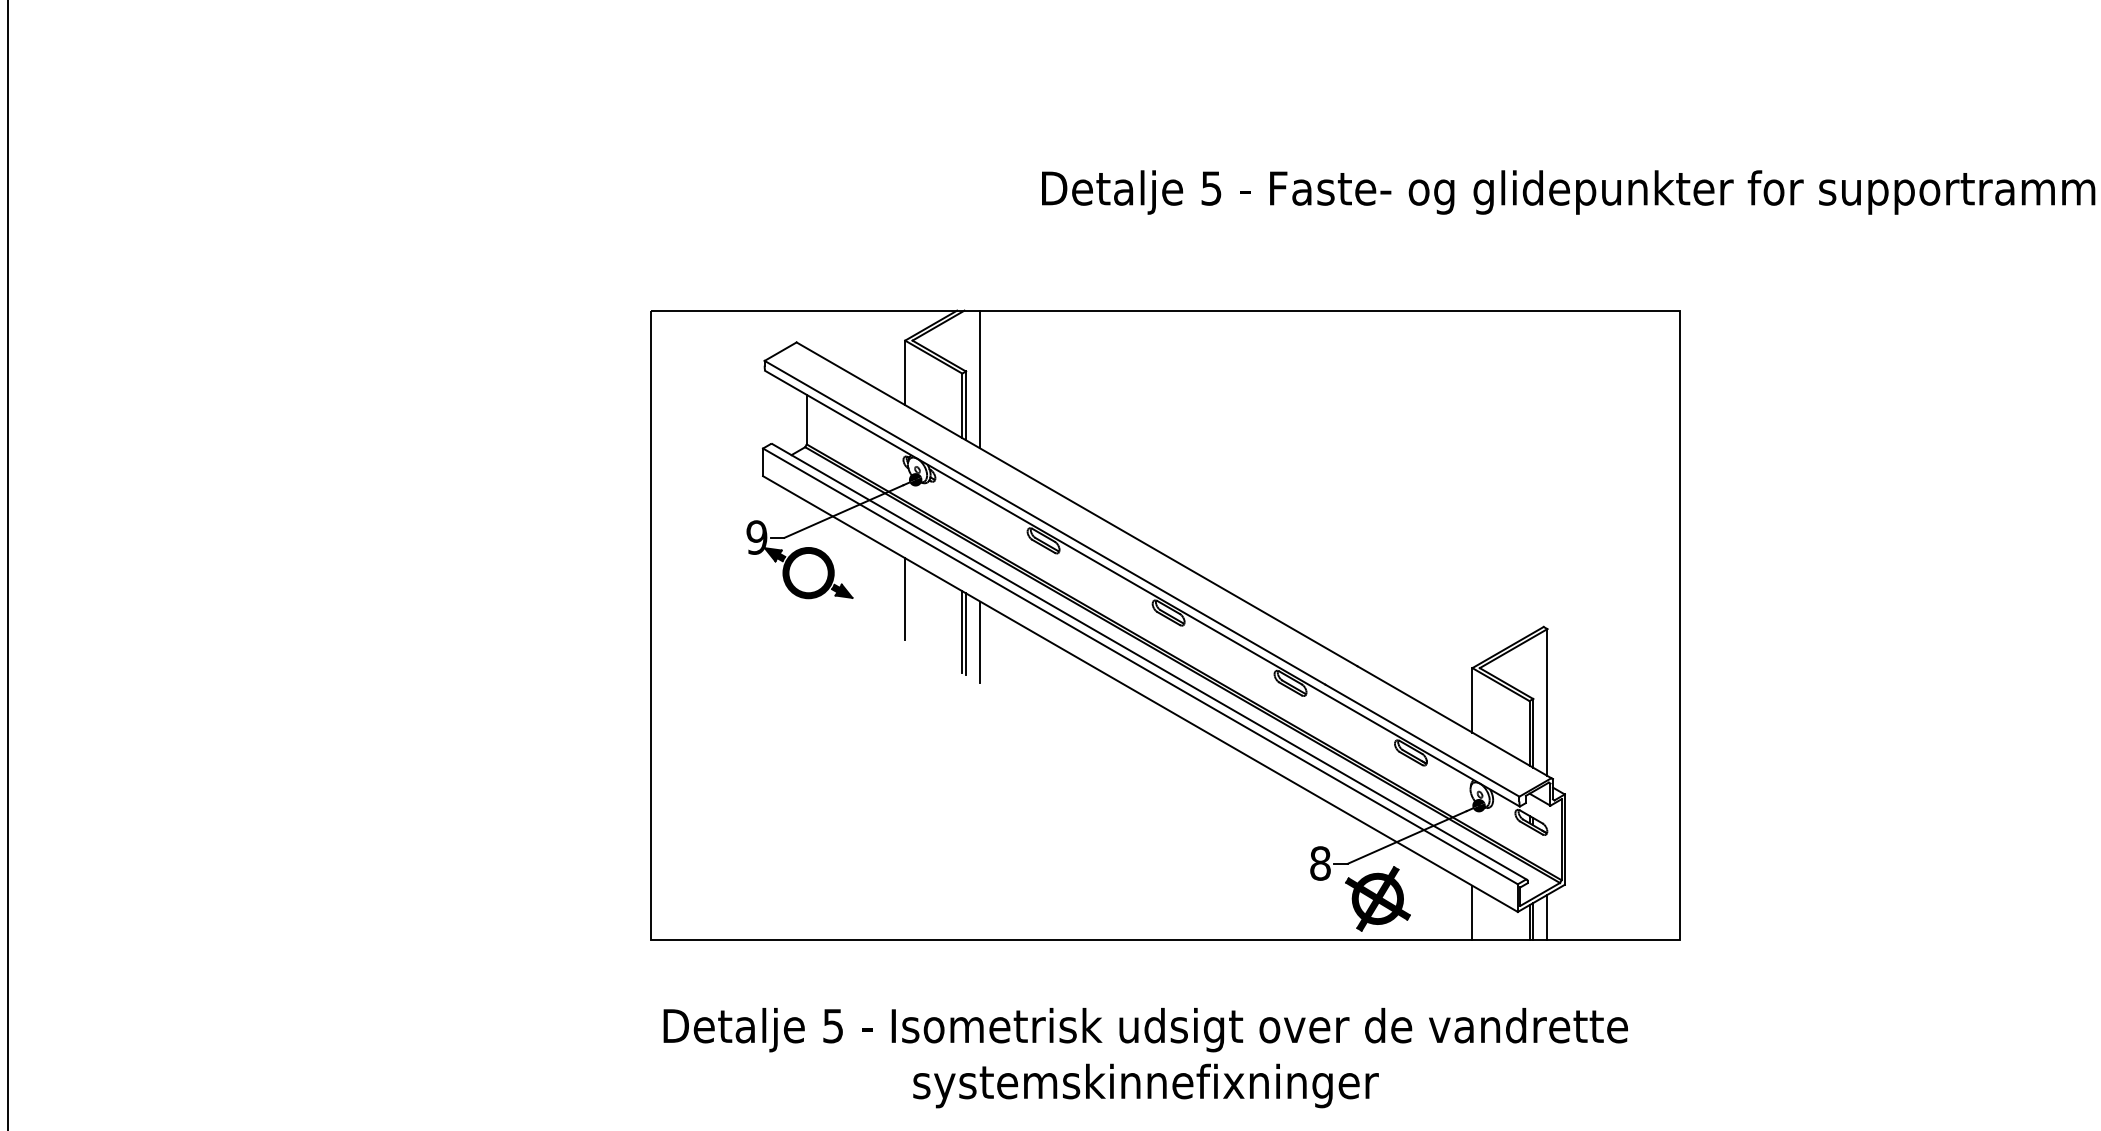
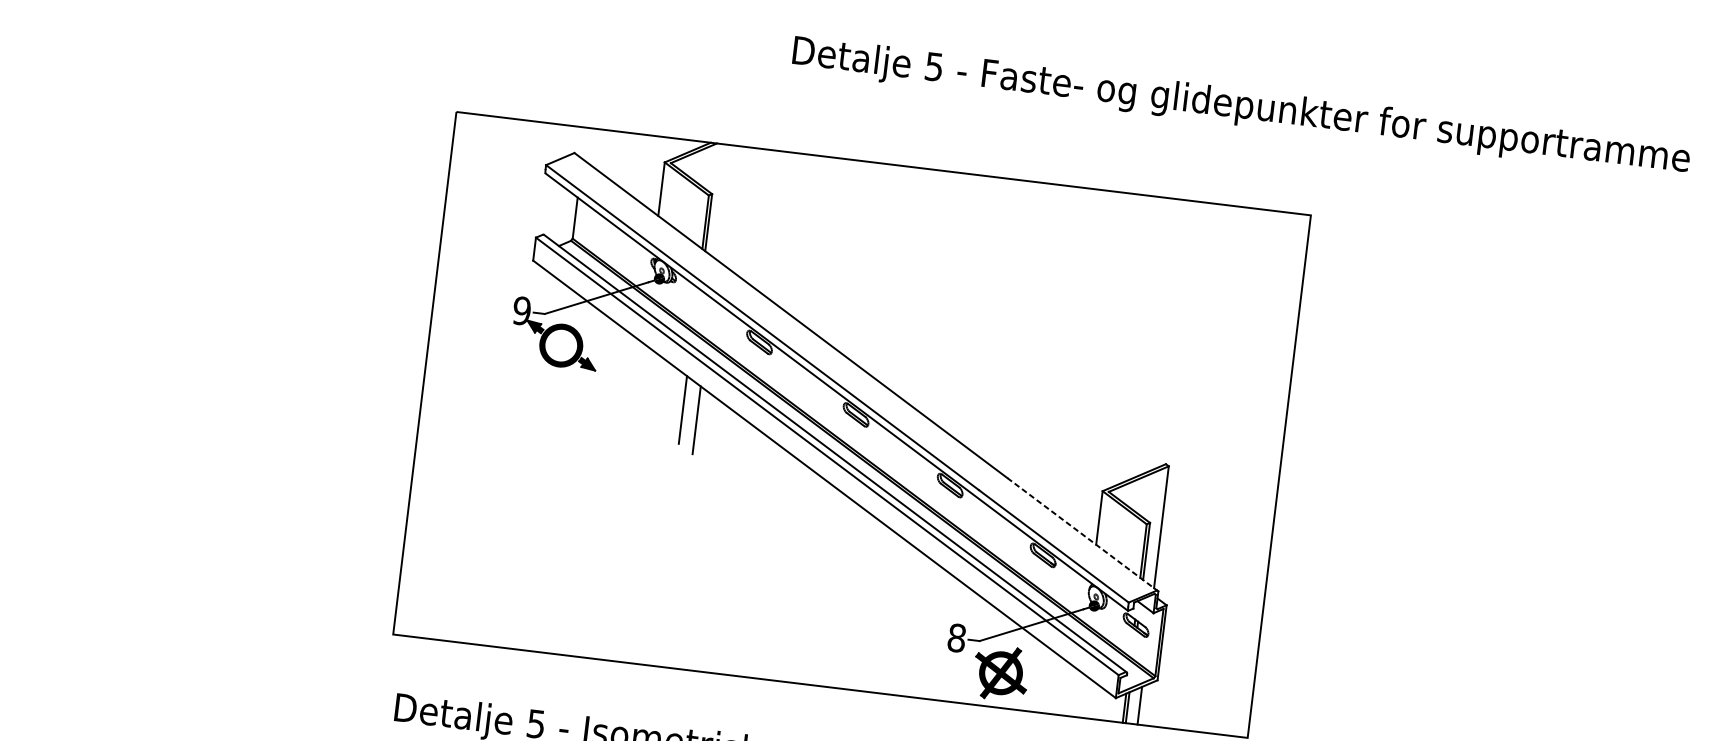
line: (980, 379) -> (723, 202), removed
line: (905, 598) -> (639, 376), removed
line: (966, 633) -> (686, 411), removed
line: (1454, 722) -> (1082, 534), solid -> dashed
line: (1472, 912) -> (1078, 694), removed

